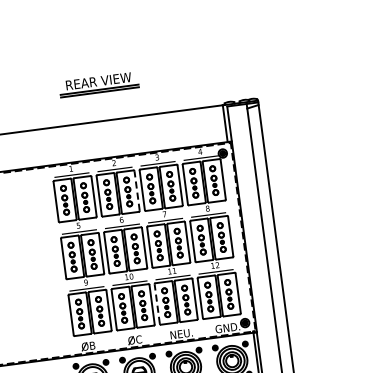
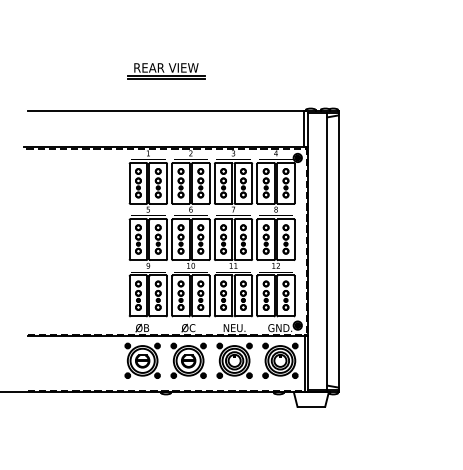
part: (99, 84) -> (166, 71), moved
line: (136, 191) -> (209, 183), dashed -> solid
line: (156, 303) -> (214, 295), dashed -> solid

